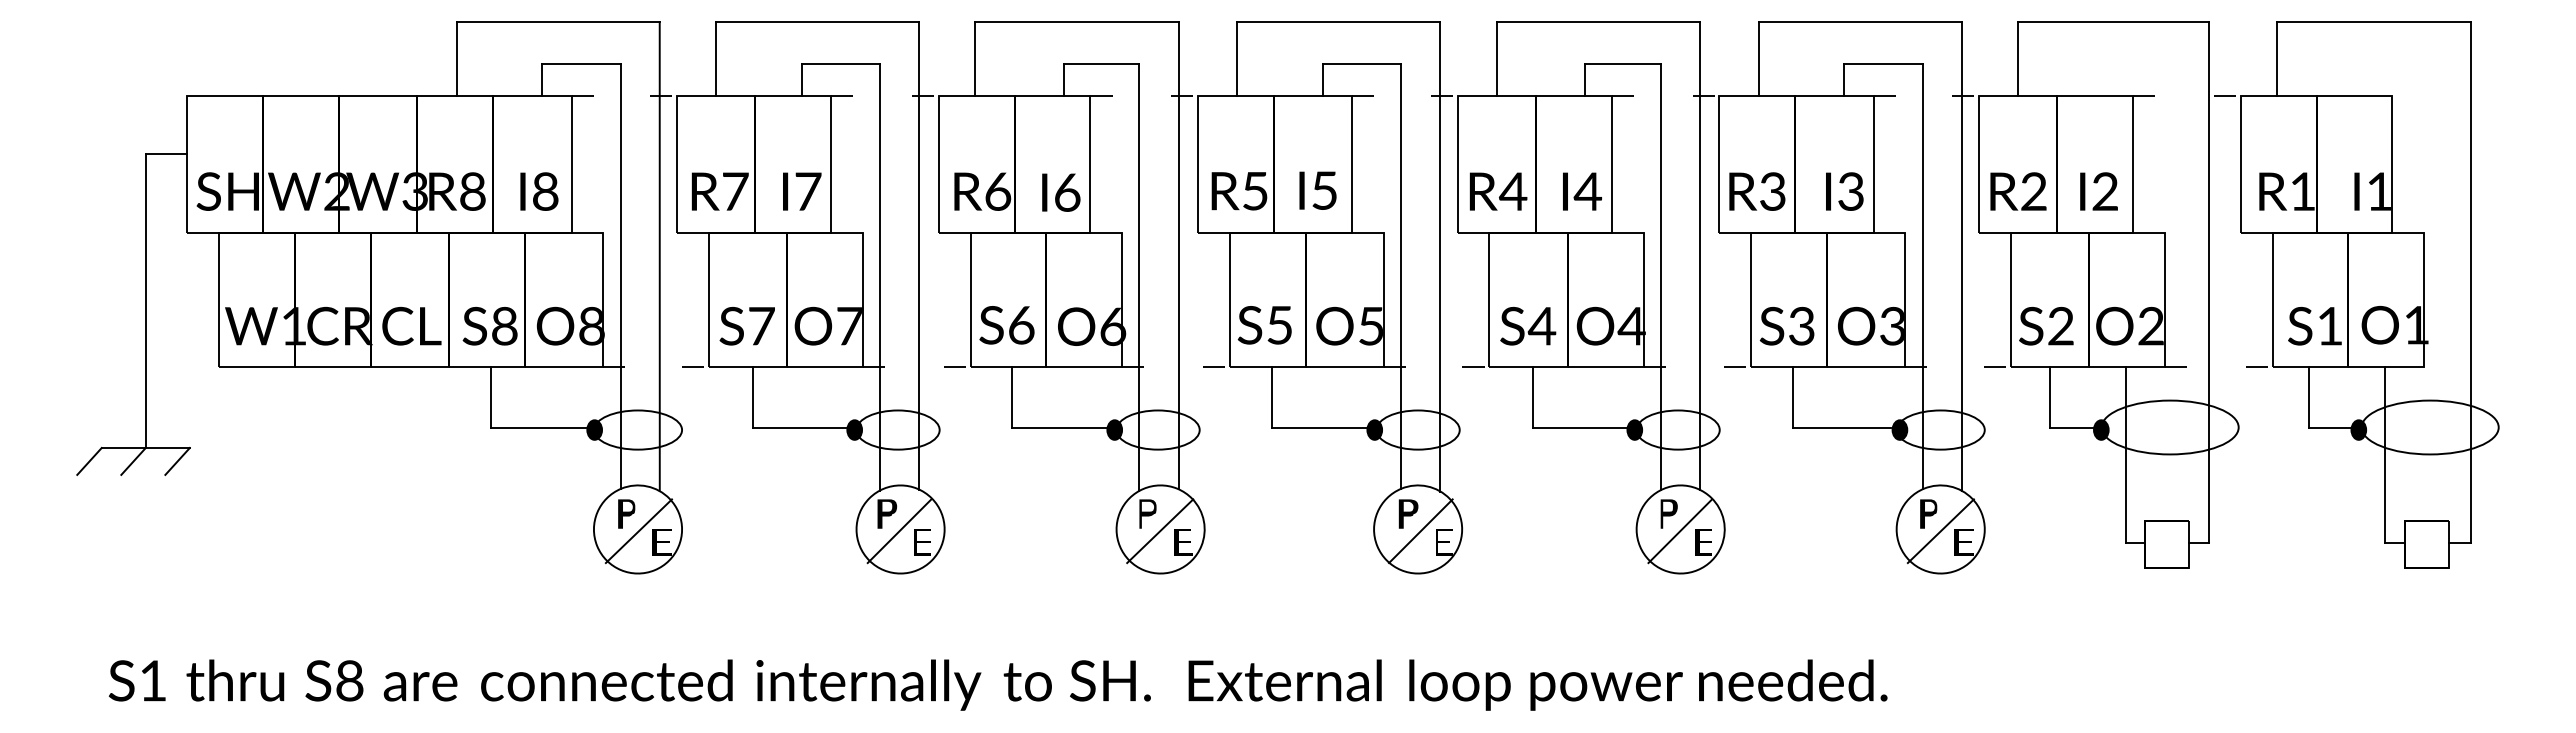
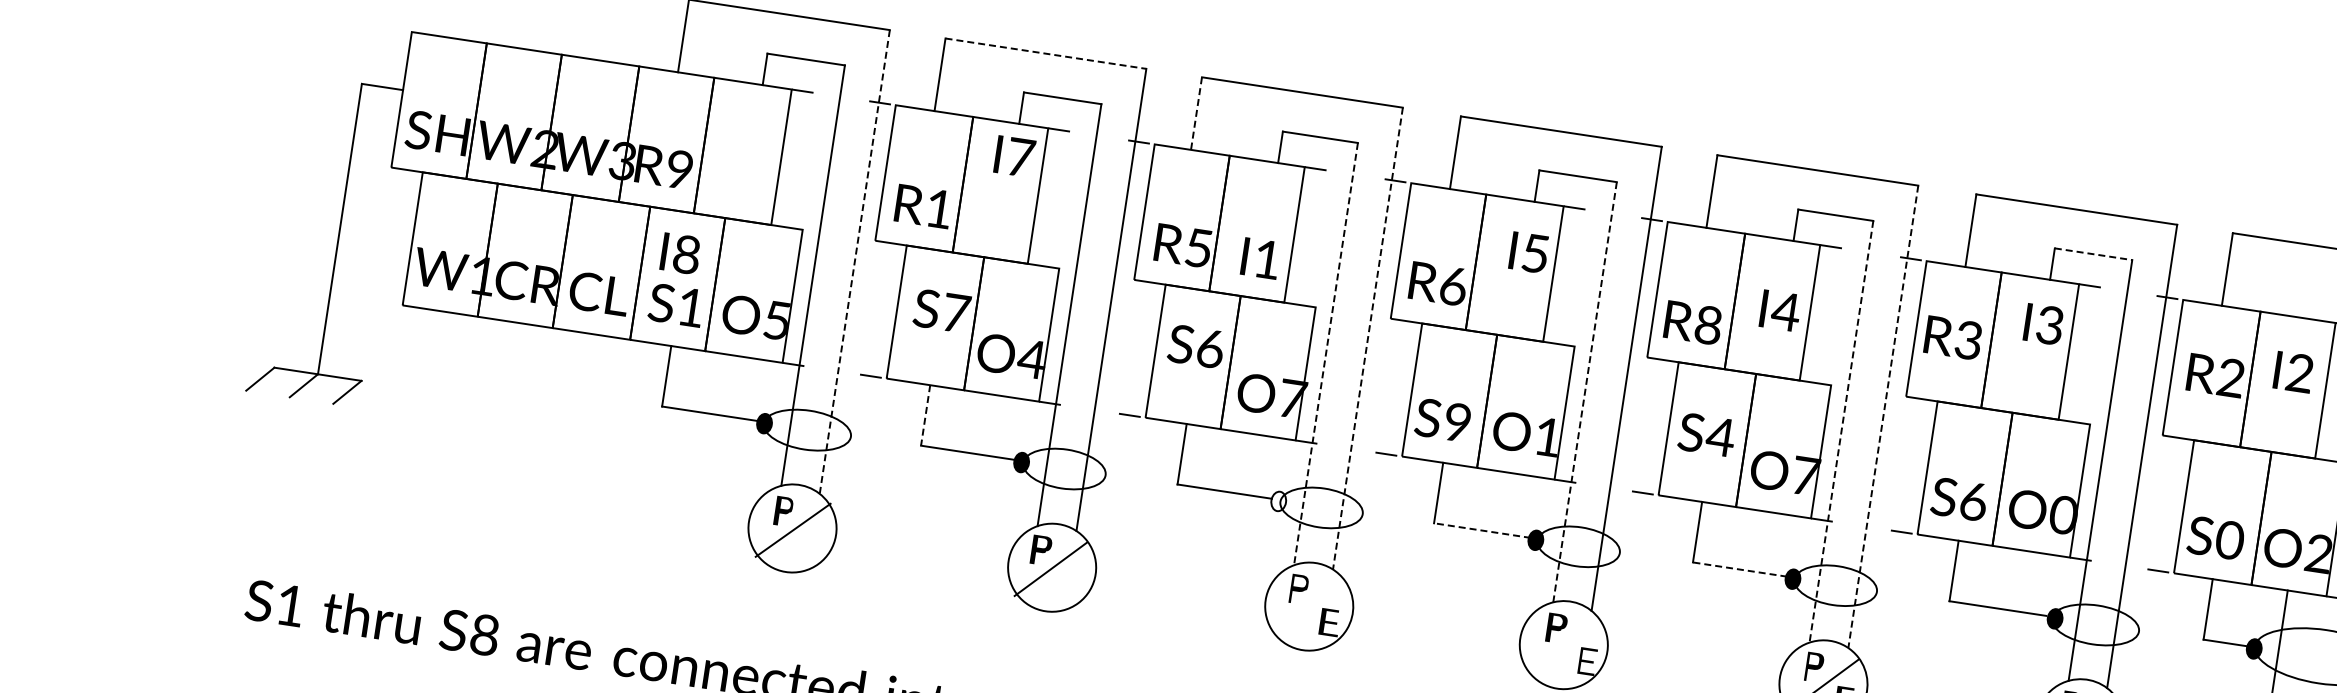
line: (817, 22) -> (1045, 54), solid -> dashed
line: (975, 58) -> (1196, 113), solid -> dashed
line: (1883, 63) -> (2093, 253), solid -> dashed
text: (1317, 190) -> (1528, 252), moved
text: (539, 191) -> (680, 253), moved
text: (735, 191) -> (939, 208), R7 -> R1
text: (802, 191) -> (1015, 156), moved
text: (998, 191) -> (1199, 248), R6 -> R5
text: (1255, 191) -> (1453, 286), R5 -> R6
text: (1512, 191) -> (1707, 325), R4 -> R8
text: (1582, 191) -> (1780, 310), moved
text: (1757, 191) -> (1953, 337), moved
text: (1844, 191) -> (2043, 324), moved
text: (2018, 191) -> (2215, 375), moved
text: (2098, 191) -> (2293, 372), moved
text: (472, 192) -> (679, 170), R8 -> R9
text: (1067, 192) -> (1267, 259), I6 -> I1
line: (1178, 255) -> (1367, 338), solid -> dashed
line: (1699, 255) -> (1883, 416), solid -> dashed
line: (659, 256) -> (854, 261), solid -> dashed
line: (1401, 276) -> (1585, 392), solid -> dashed
line: (1139, 277) -> (1326, 354), solid -> dashed
line: (1660, 277) -> (1841, 432), solid -> dashed
text: (504, 325) -> (691, 306), S8 -> S1
text: (591, 325) -> (777, 319), O8 -> O5
text: (1006, 325) -> (1195, 346), moved
text: (1279, 325) -> (1457, 422), S5 -> S9
text: (1528, 325) -> (1707, 434), moved
text: (1801, 325) -> (1973, 500), S3 -> S6
text: (746, 326) -> (941, 311), moved
text: (848, 326) -> (1030, 359), O7 -> O4
text: (1113, 326) -> (1293, 398), O6 -> O7
text: (1370, 326) -> (1547, 437), O5 -> O1
text: (1631, 326) -> (1805, 476), O4 -> O7
text: (1892, 326) -> (2063, 515), O3 -> O0
text: (2060, 326) -> (2229, 540), S2 -> S0
line: (752, 397) -> (925, 415), solid -> dashed
line: (1320, 428) -> (1482, 530), solid -> dashed
line: (1581, 428) -> (1740, 569), solid -> dashed
fill: (1114, 429) -> (1278, 500), removed
line: (1160, 531) -> (1308, 608), removed
line: (1420, 531) -> (1565, 647), removed
fill: (661, 541) -> (813, 543), removed
fill: (922, 541) -> (1072, 582), removed

